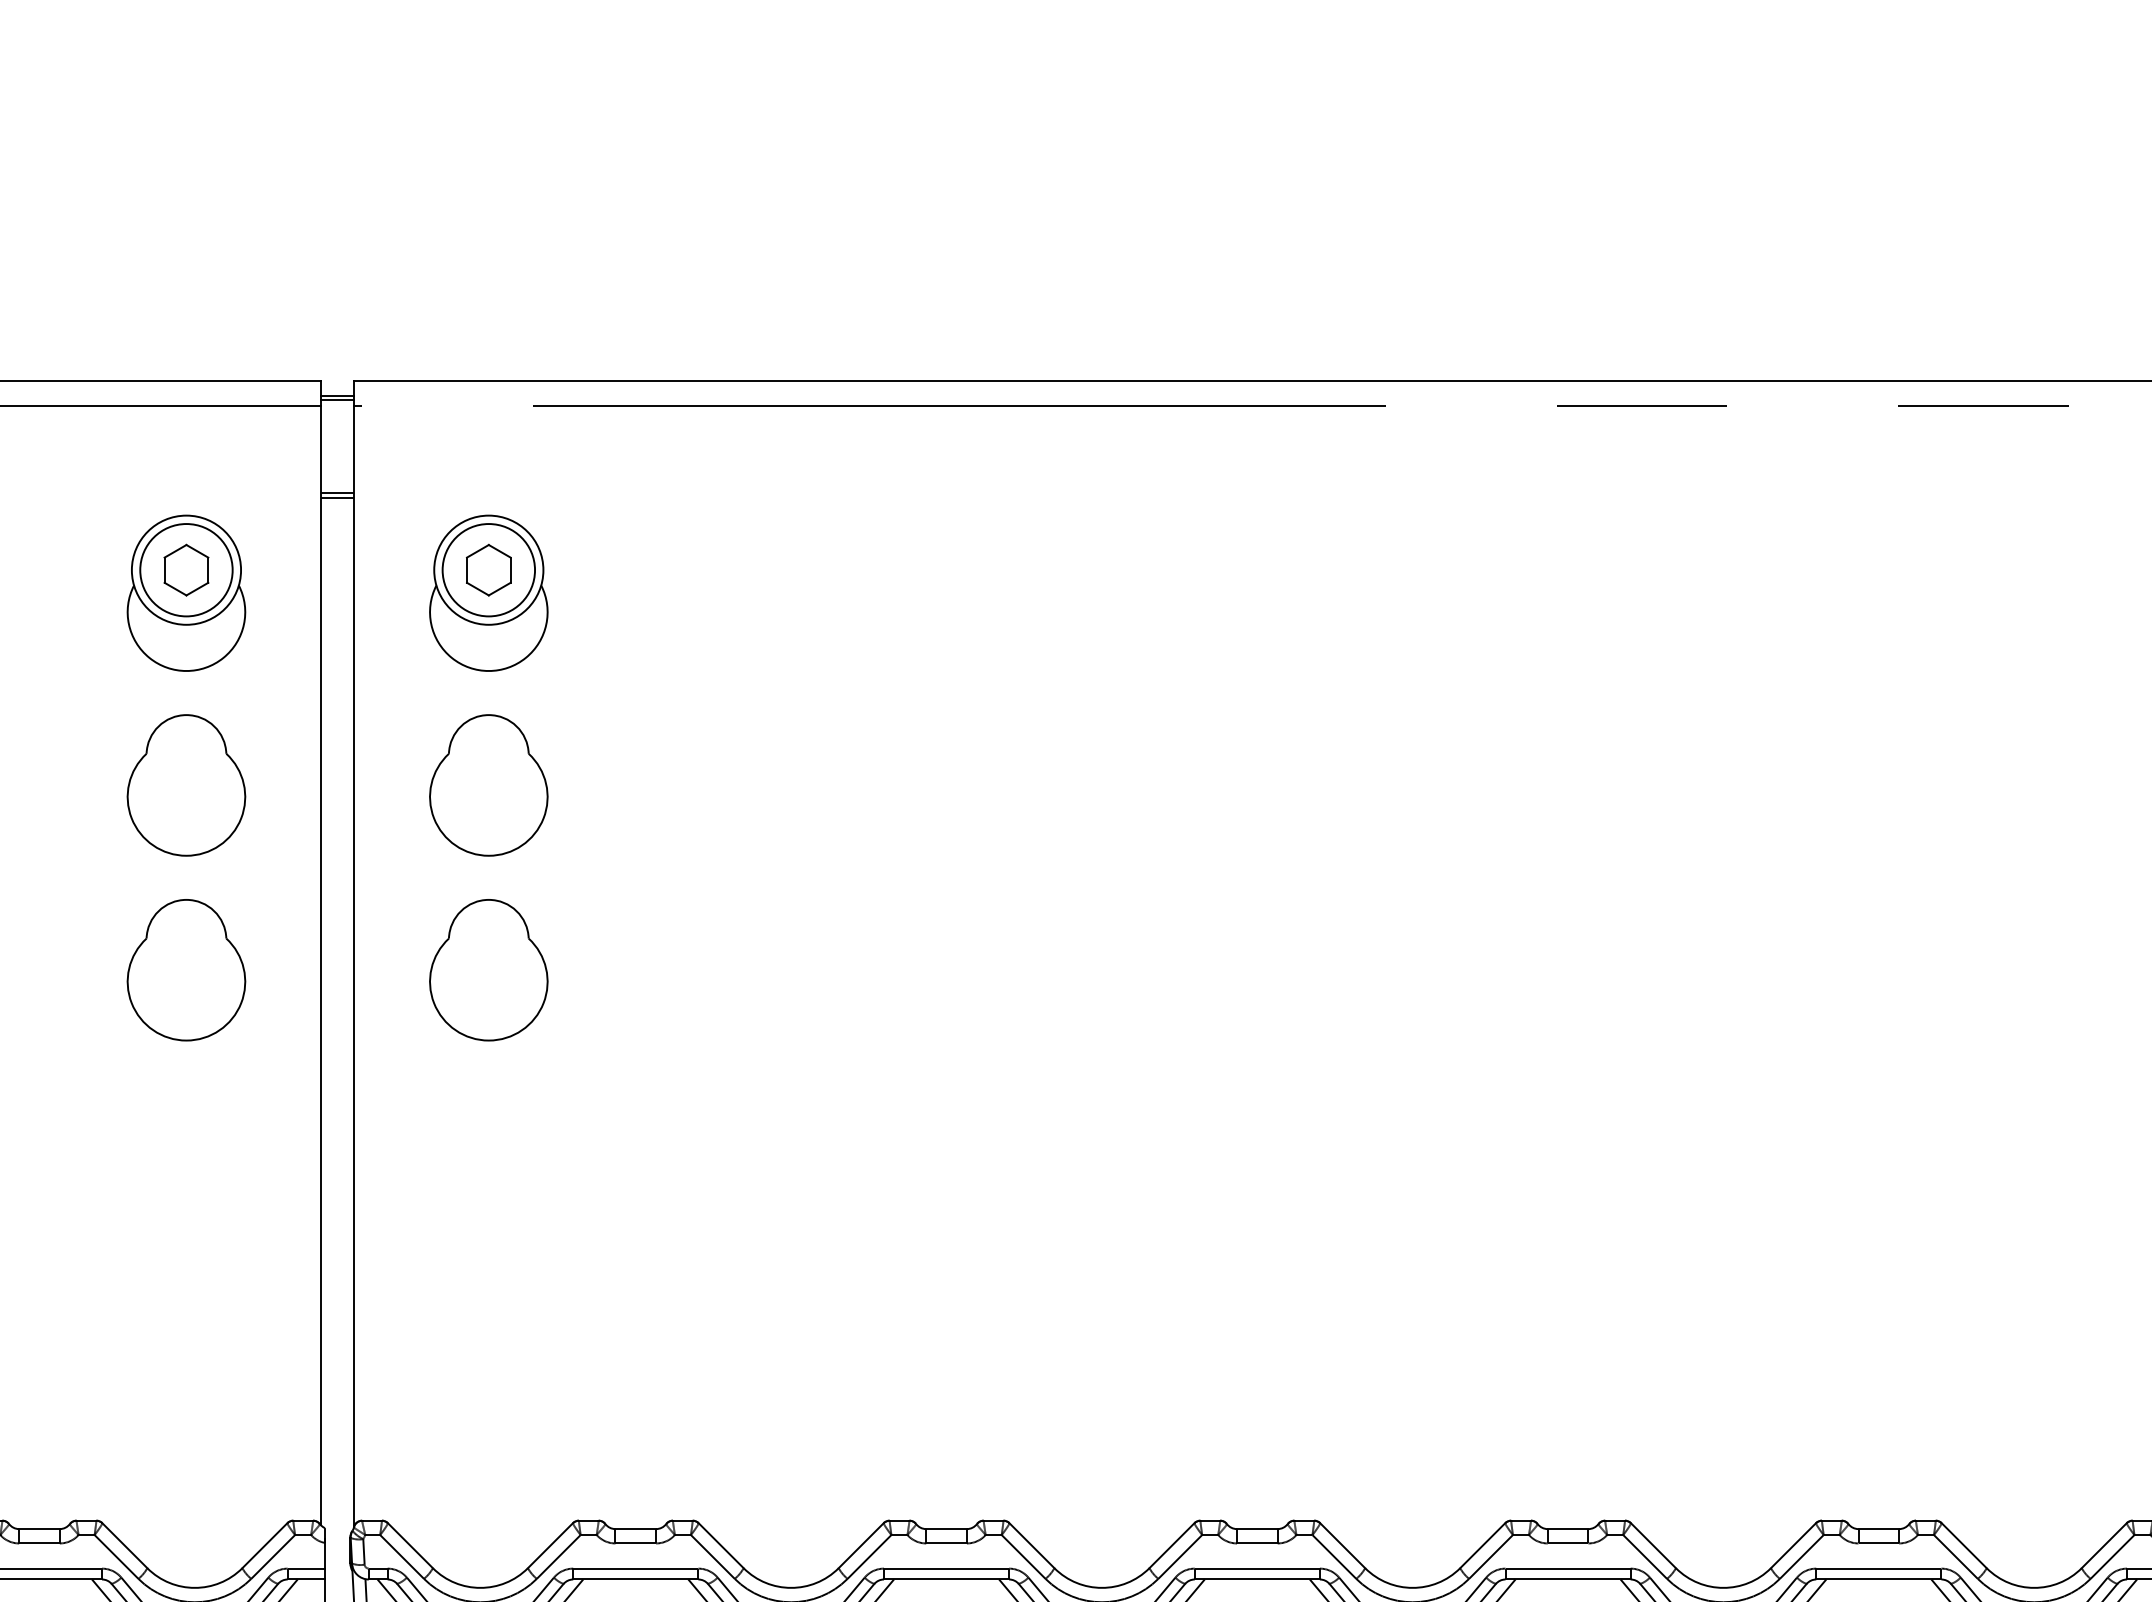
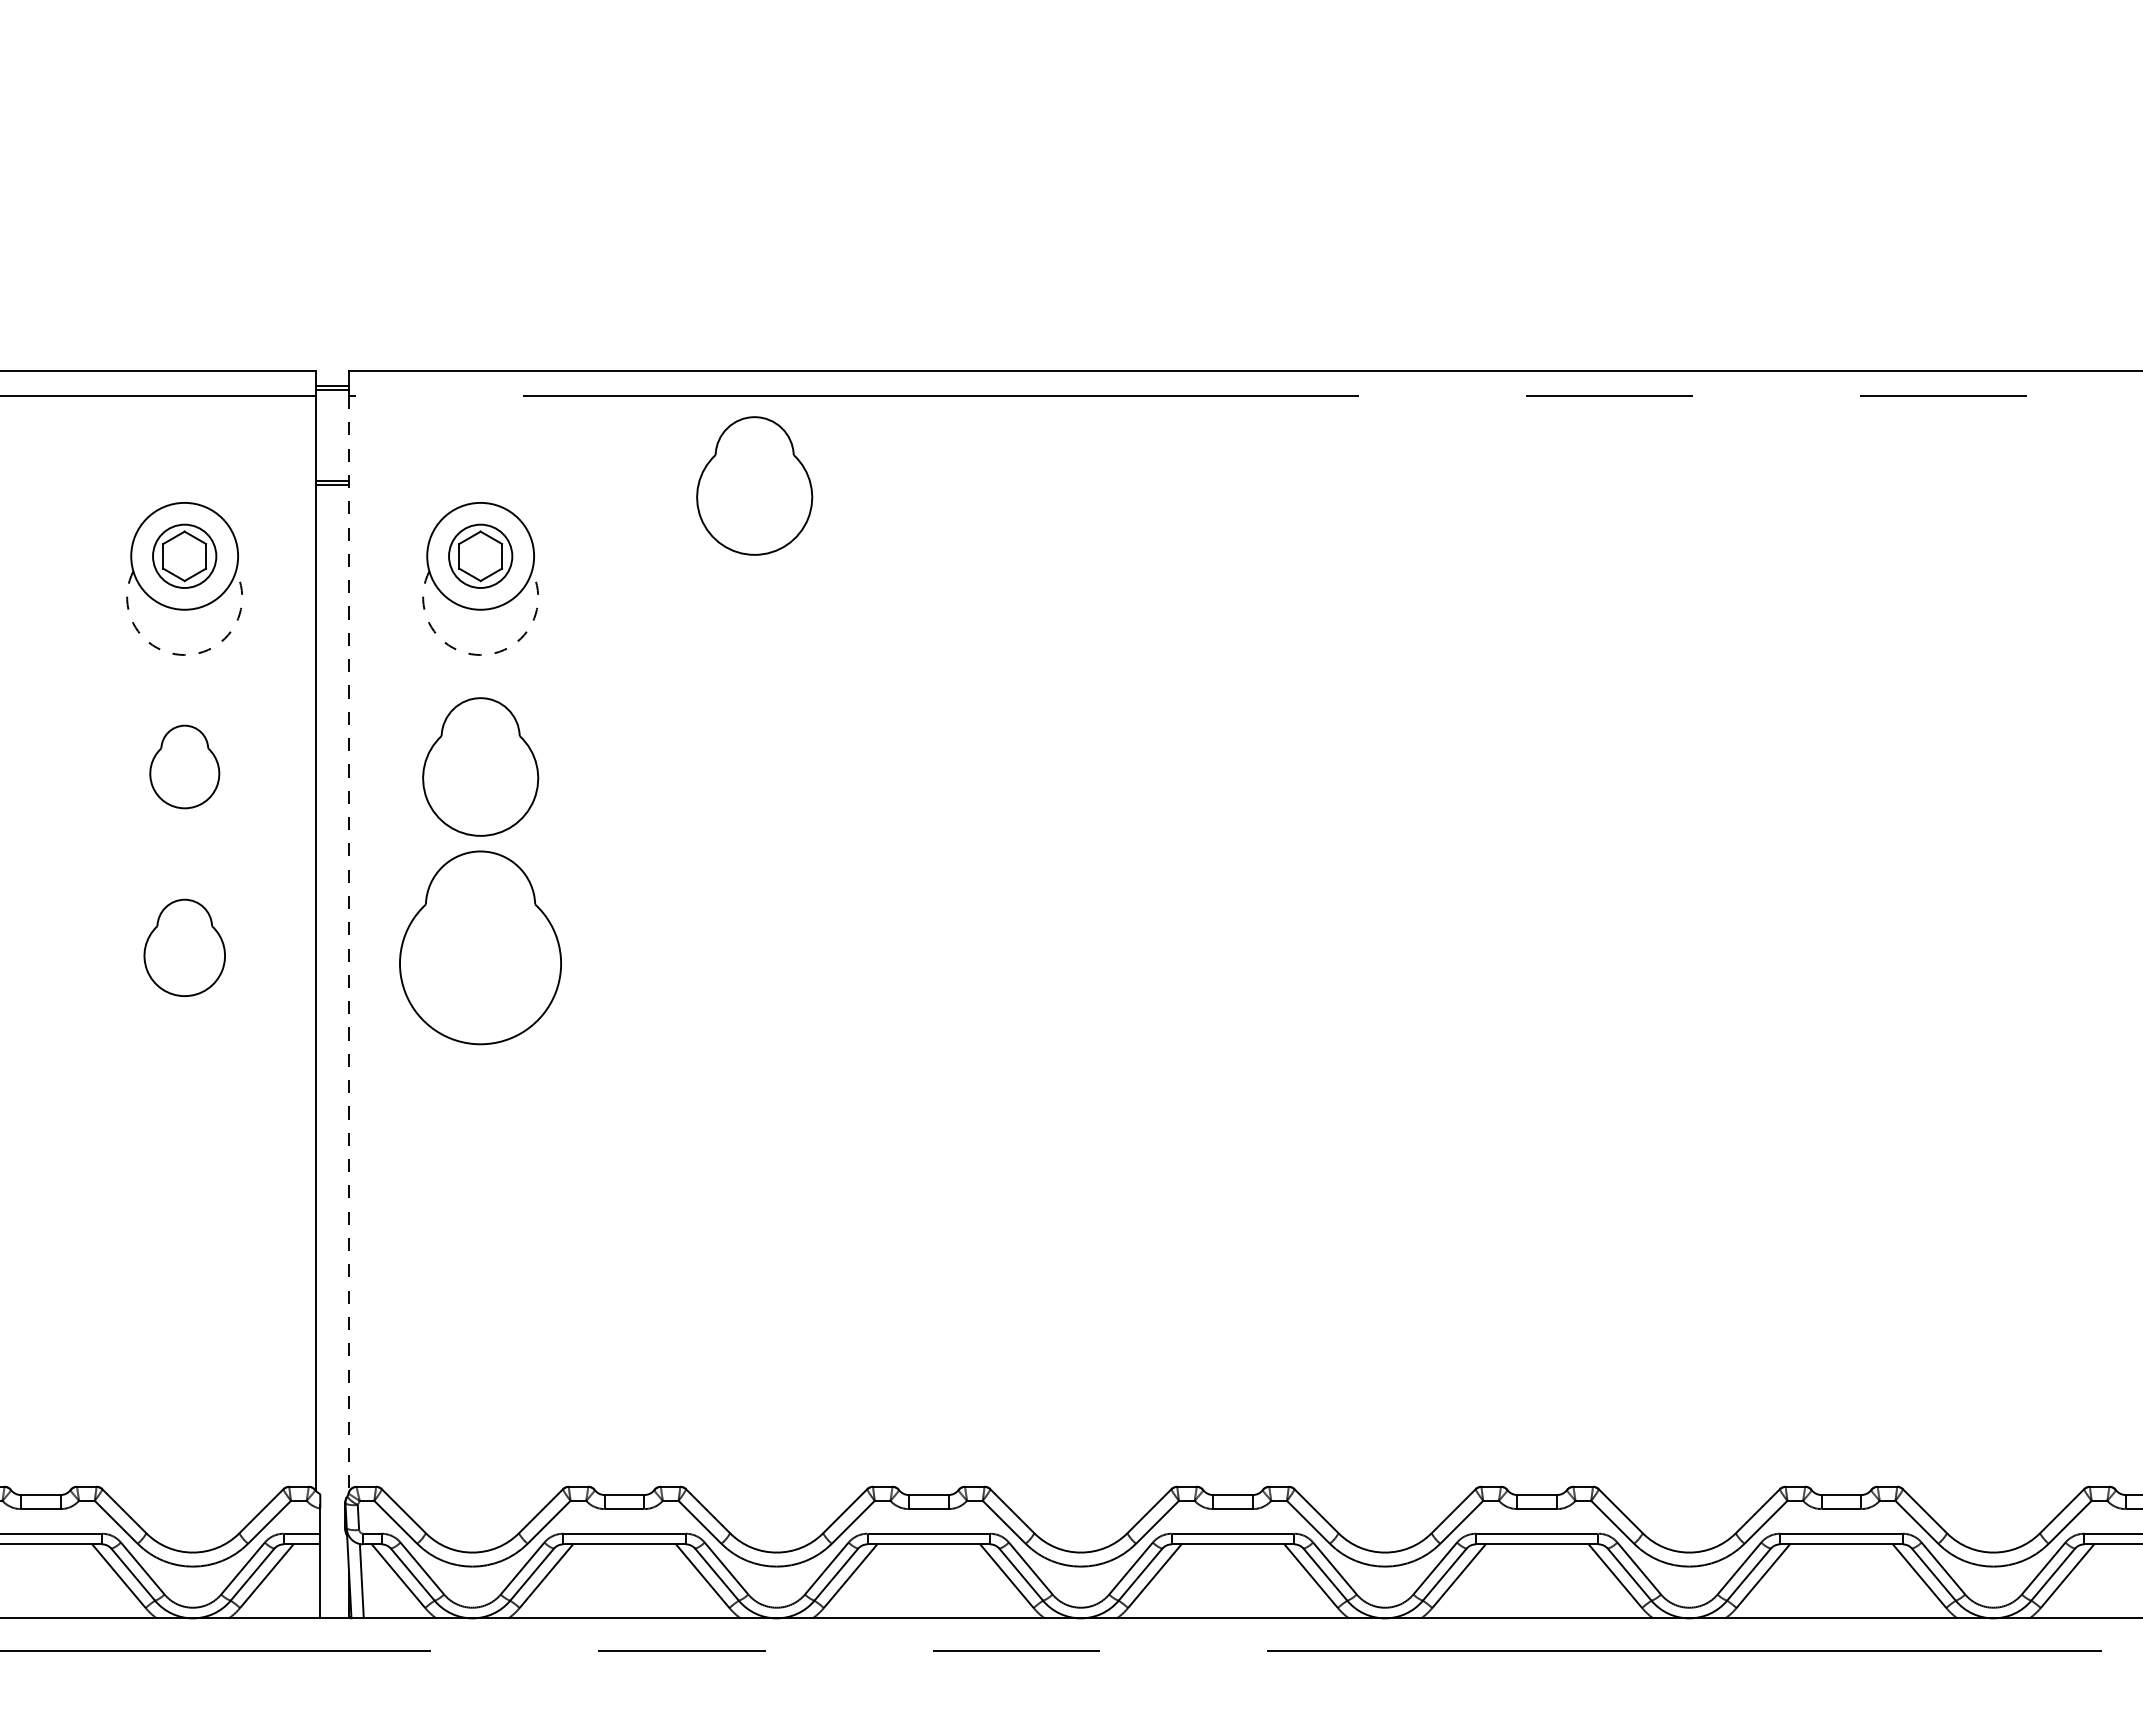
part: (768, 497) -> (754, 485), added
circle: (186, 570) -> (184, 556), size x0.7
circle: (488, 570) -> (480, 556), size x0.7
arc: (186, 671) -> (184, 655), solid -> dashed
arc: (488, 671) -> (480, 655), solid -> dashed
part: (186, 784) -> (184, 766), size x0.6
line: (354, 965) -> (349, 943), solid -> dashed
part: (186, 969) -> (184, 947), size x0.7
part: (488, 969) -> (480, 947), size x1.4

